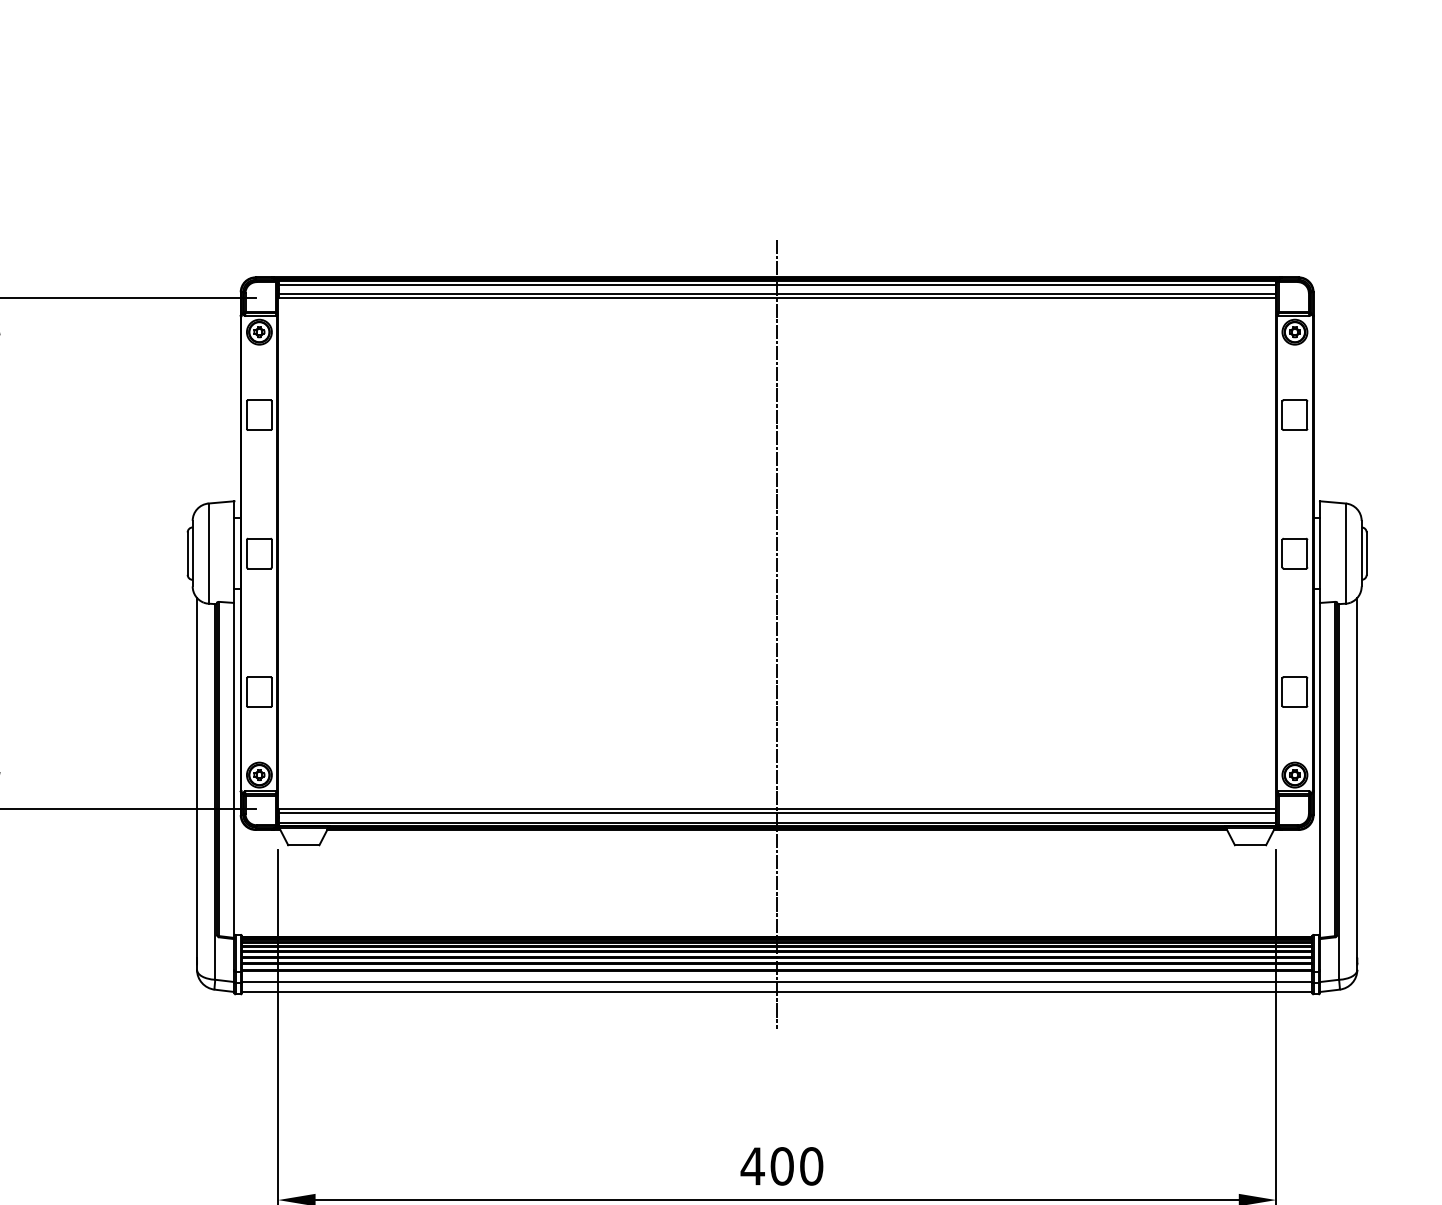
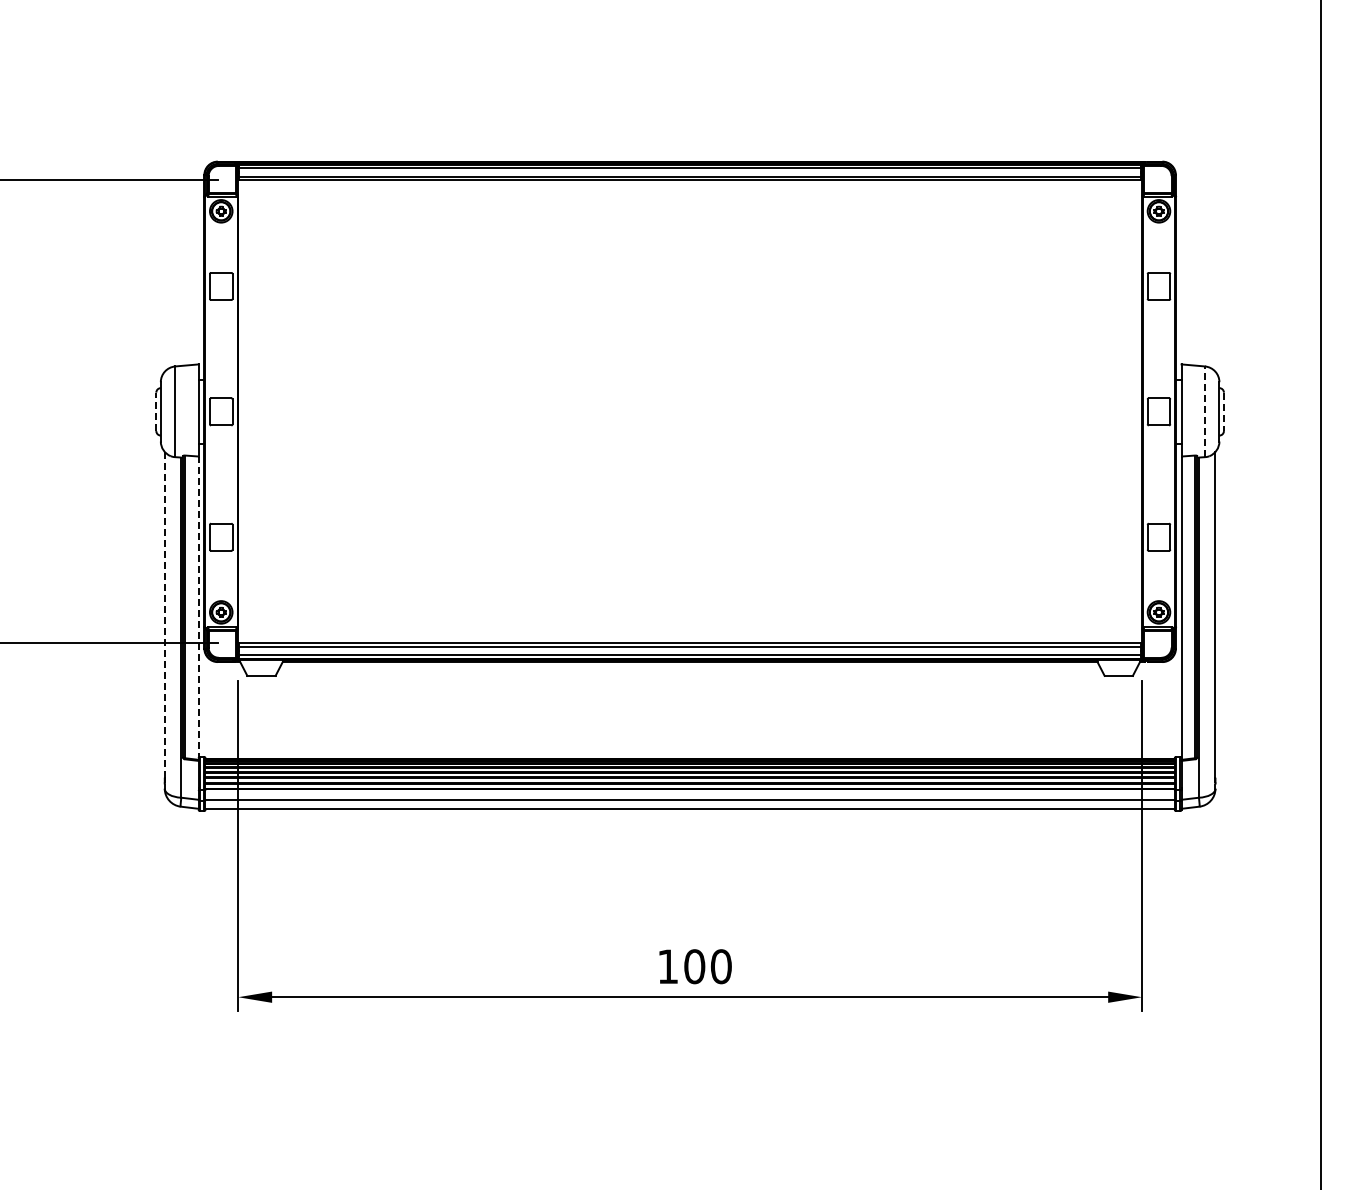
line: (187, 553) -> (156, 411), solid -> dashed
line: (1345, 553) -> (1204, 411), solid -> dashed
line: (1366, 554) -> (1223, 412), solid -> dashed
line: (777, 633) -> (690, 484), removed
line: (234, 770) -> (198, 608), solid -> dashed
line: (196, 777) -> (164, 614), solid -> dashed
text: (753, 1166) -> (668, 966), 400 -> 100

